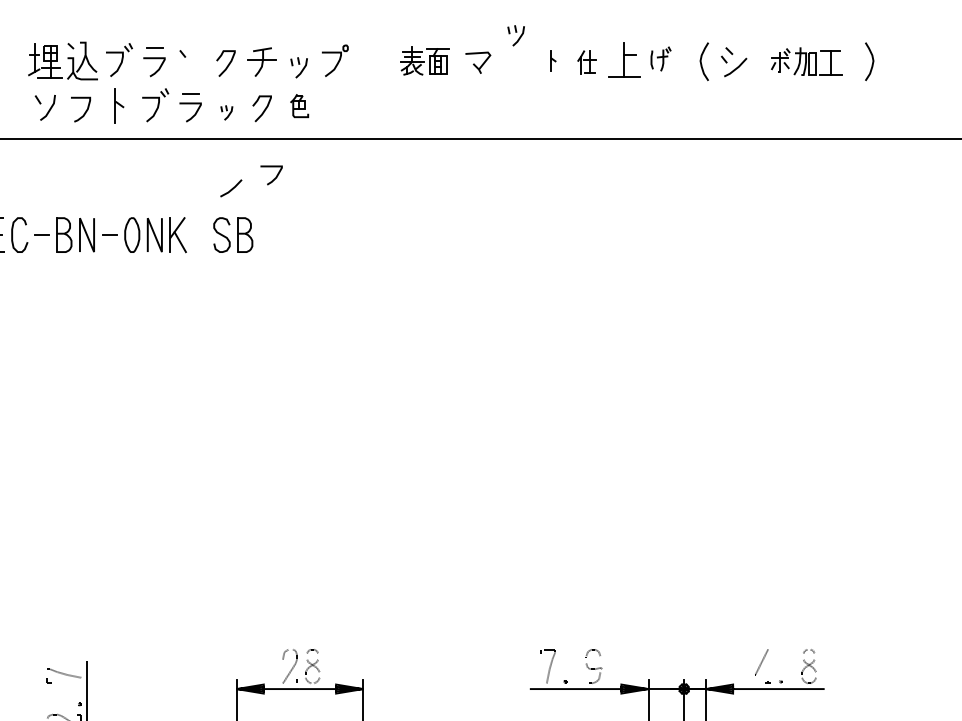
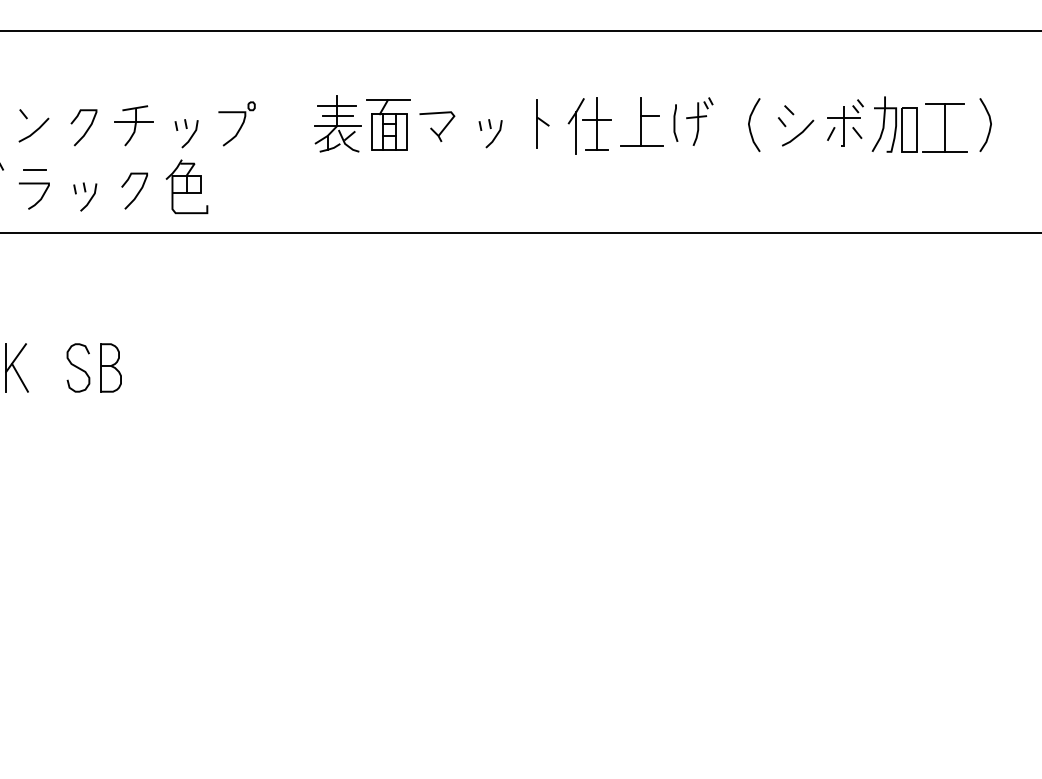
part: (515, 35) -> (489, 133), moved
part: (660, 58) -> (692, 120), size x1.43
part: (424, 60) -> (362, 123), size x1.43
part: (553, 60) -> (542, 123), size x1.67
part: (806, 61) -> (897, 124), size x1.43
part: (586, 62) -> (589, 126), size x1.67
part: (299, 105) -> (187, 186), size x1.67
part: (226, 112) -> (84, 196), size x1.43
curve: (275, 176) -> (153, 285), removed
line: (231, 188) -> (34, 130), moved

